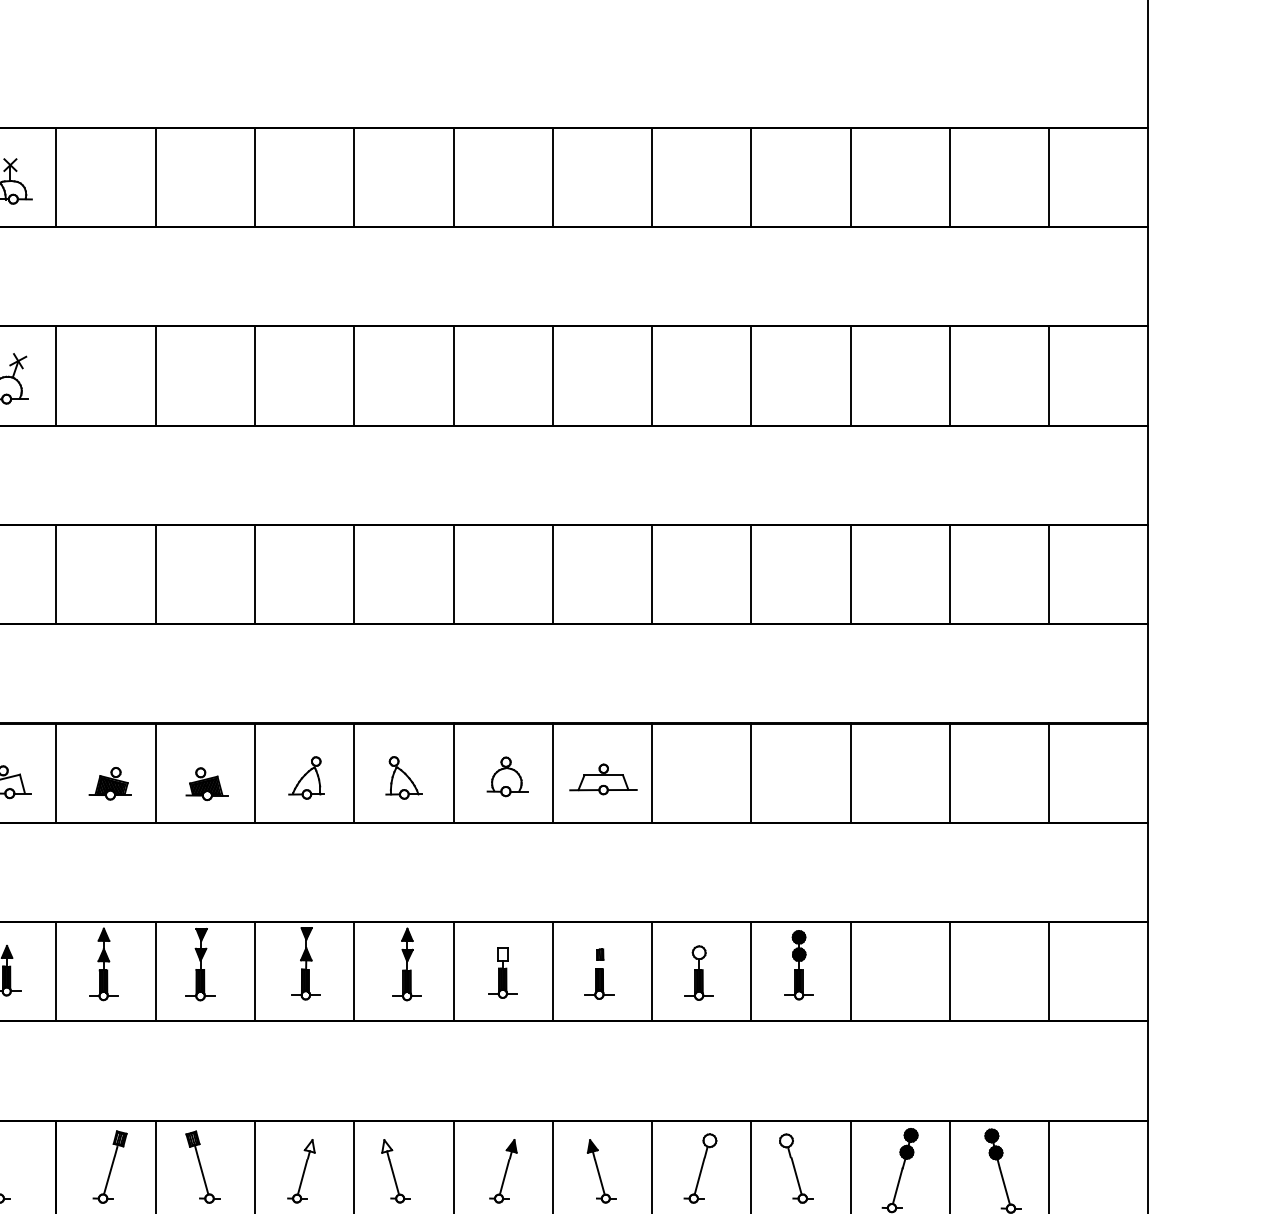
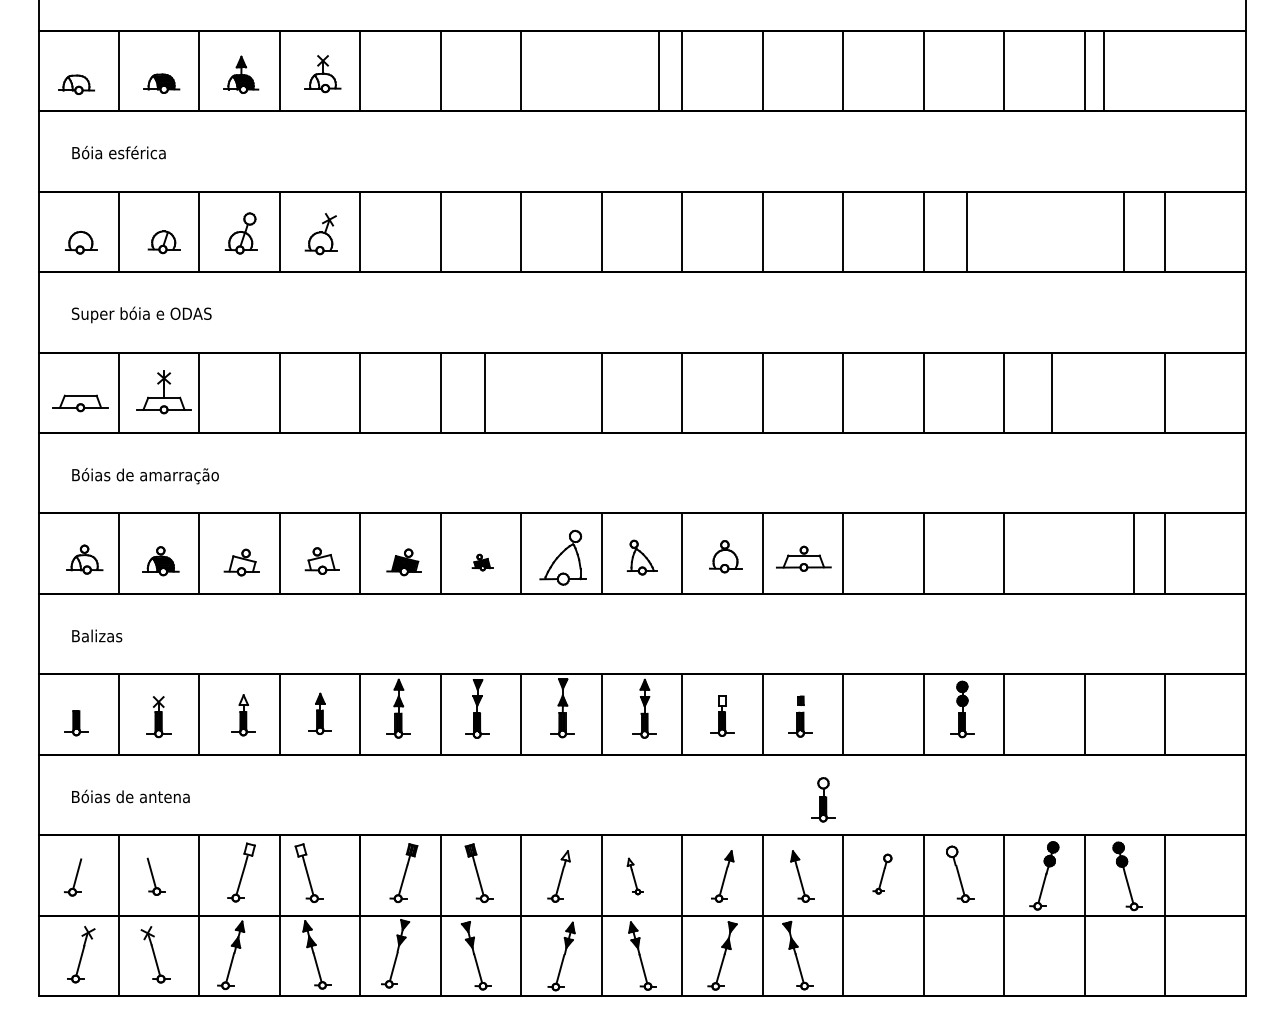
line: (353, 177) -> (658, 70), moved
line: (1049, 177) -> (1104, 70), moved
line: (851, 375) -> (967, 231), moved
line: (949, 375) -> (1123, 231), moved
line: (255, 574) -> (485, 392), moved
line: (949, 574) -> (1051, 392), moved
line: (949, 772) -> (1133, 553), moved
part: (307, 777) -> (563, 557), size x1.6
part: (207, 783) -> (482, 562), size x0.6
part: (699, 972) -> (823, 799), moved
part: (700, 1167) -> (882, 873), size x0.7
part: (395, 1171) -> (635, 876), size x0.7

